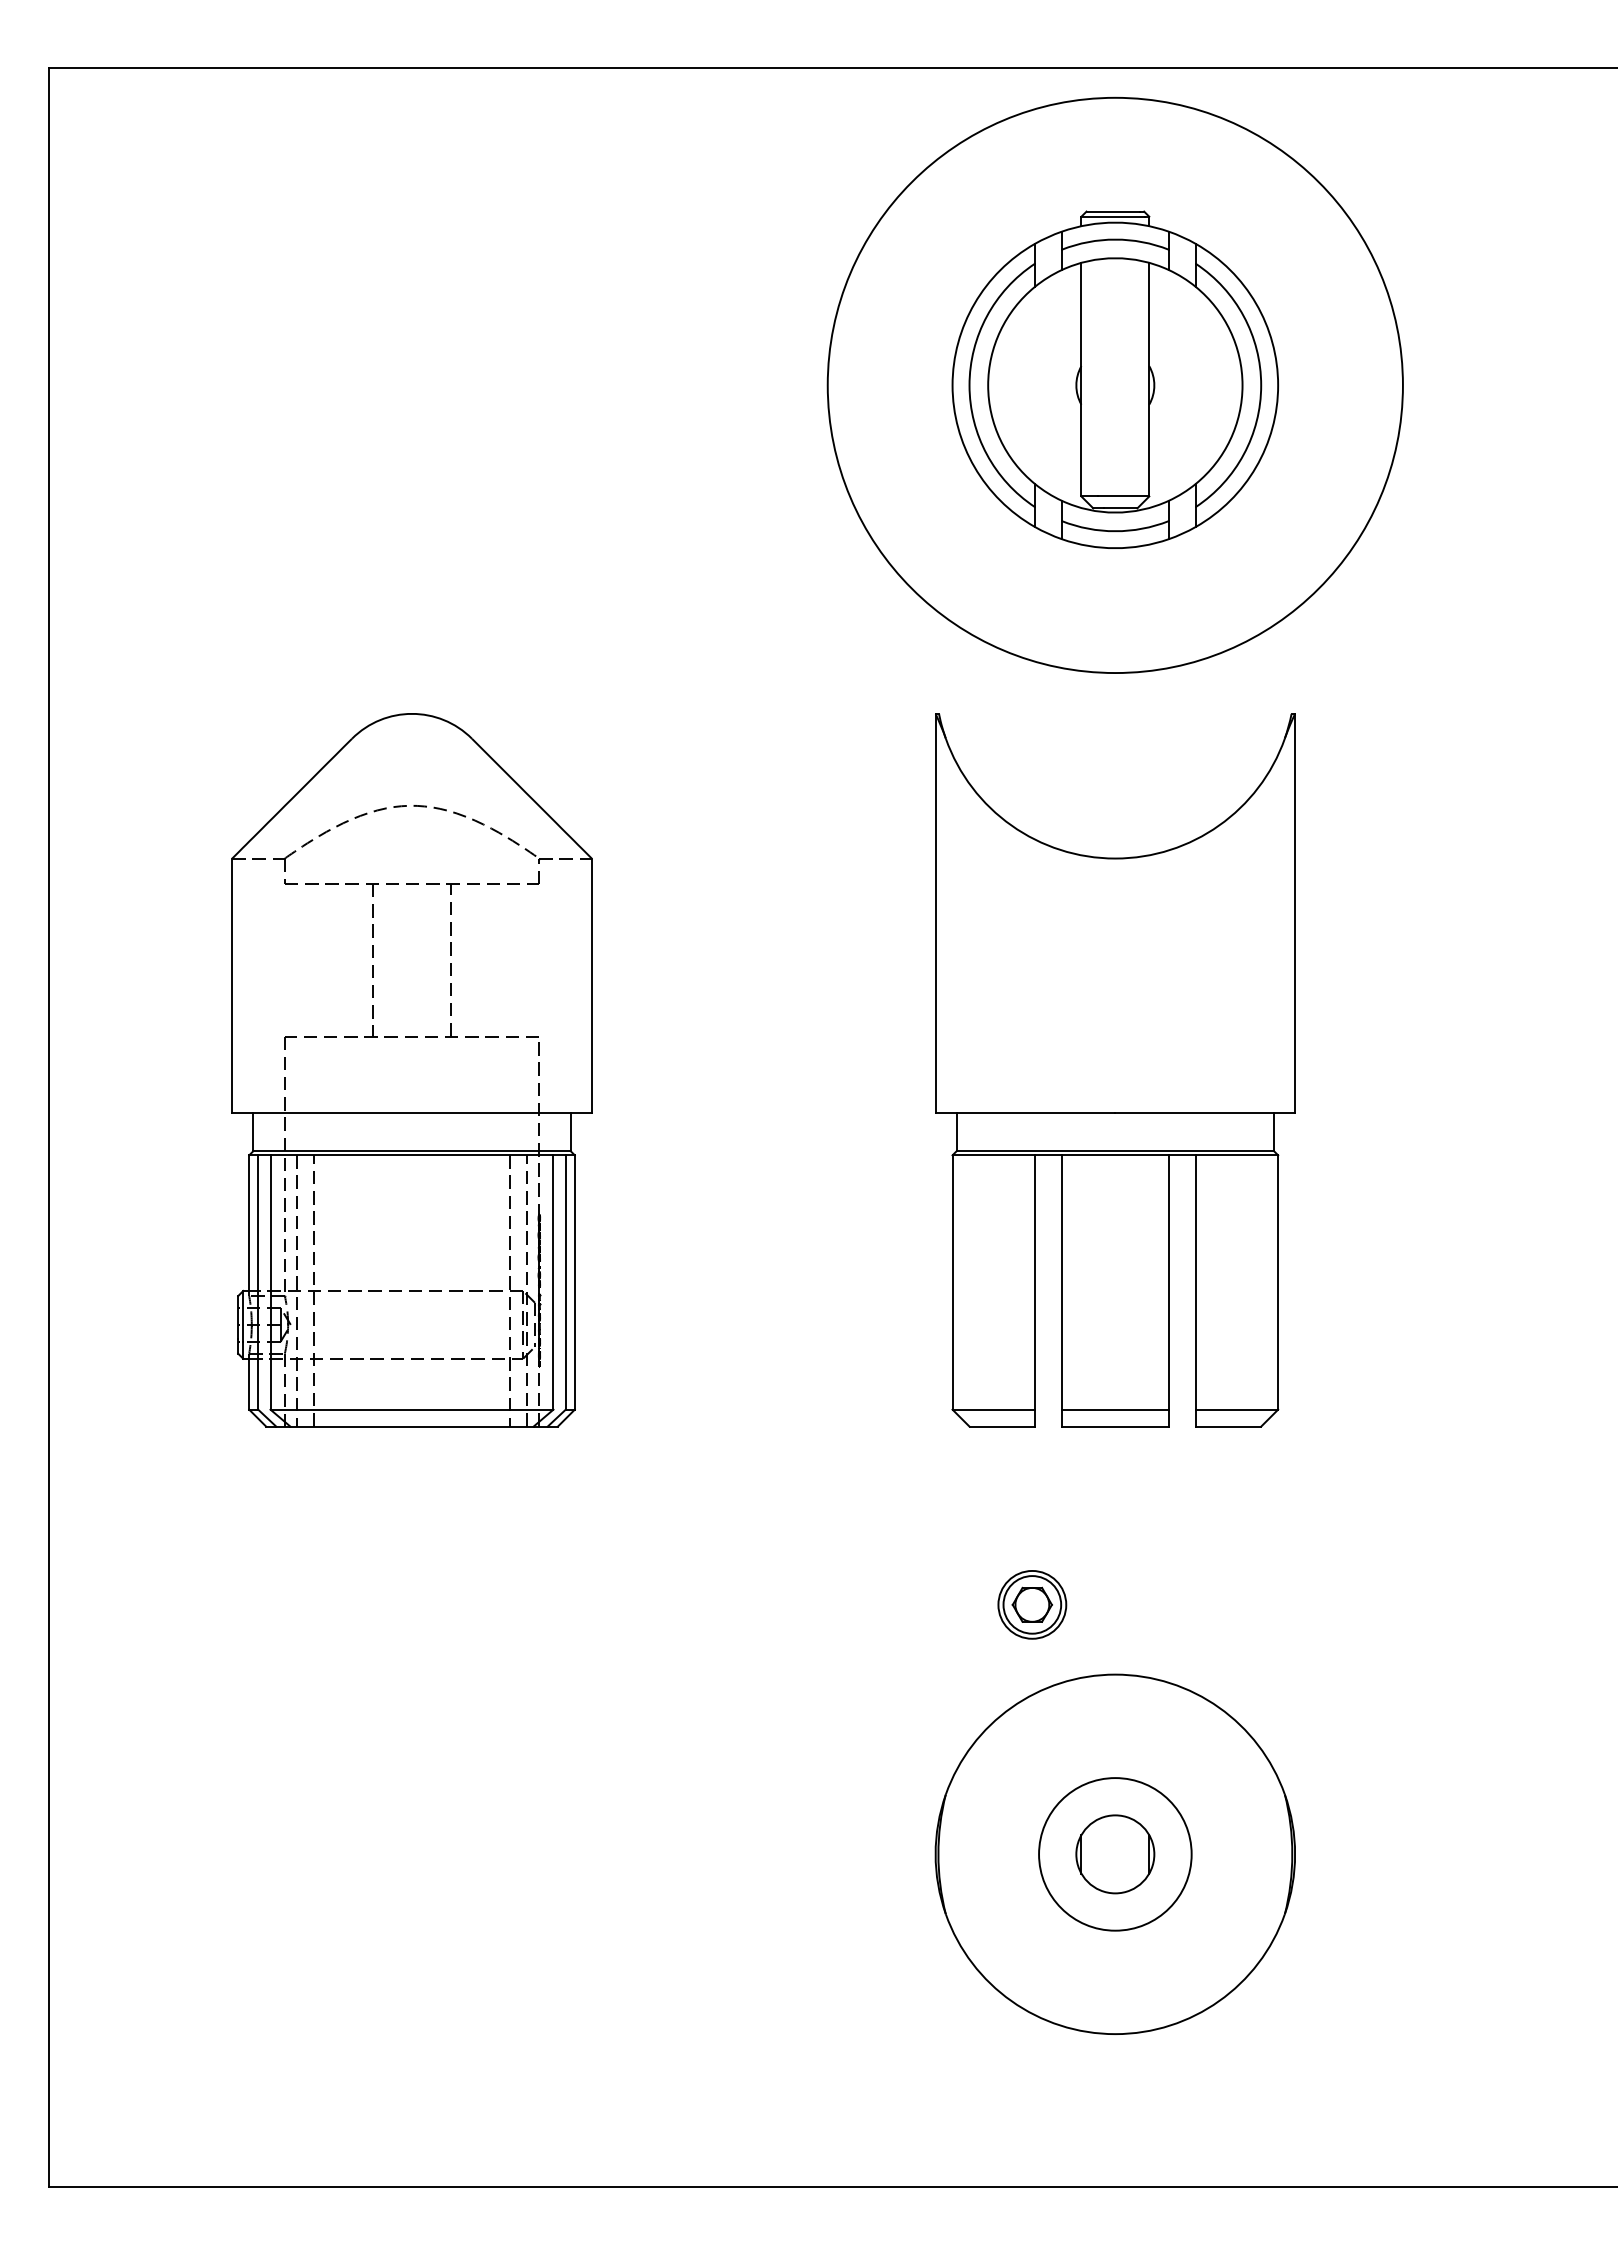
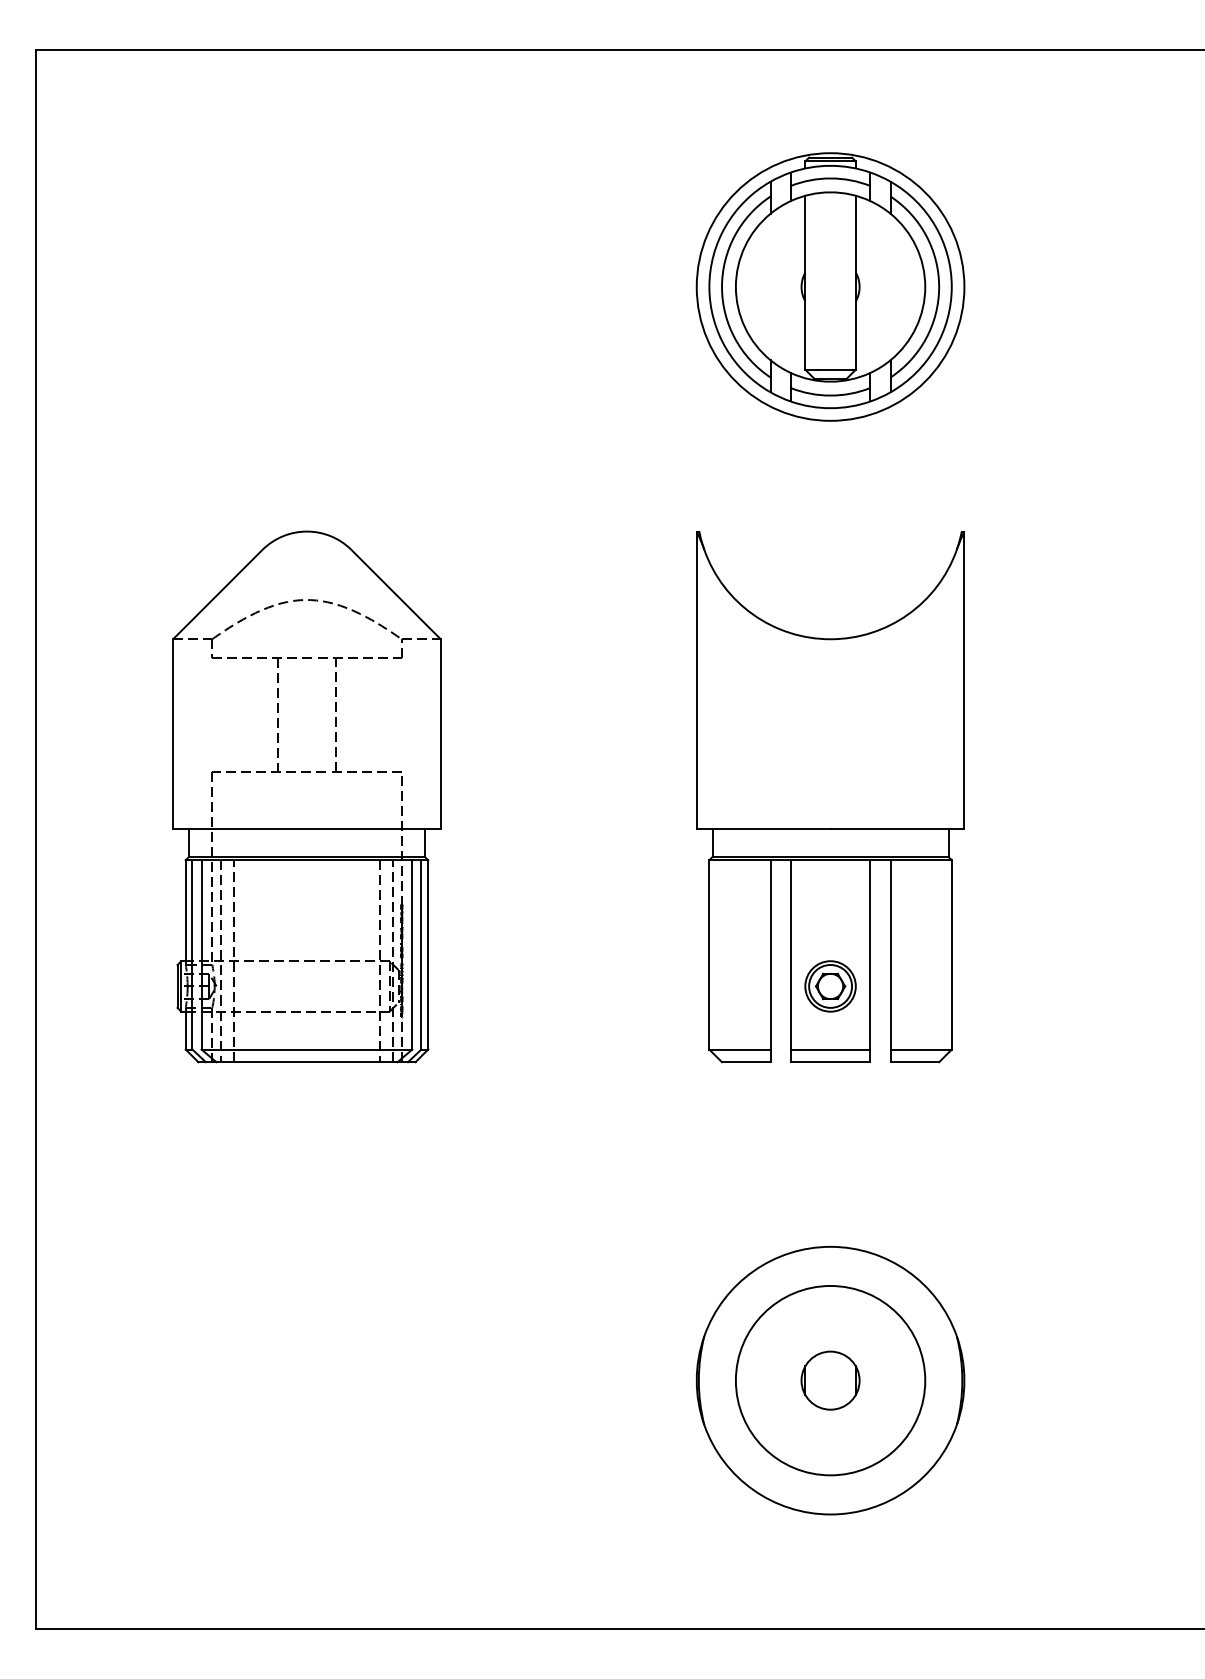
circle: (1115, 385) -> (830, 287), size x0.62
part: (1032, 1604) -> (830, 986), moved
circle: (1115, 1854) -> (830, 1380), size x1.67

